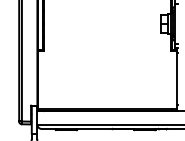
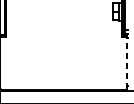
line: (177, 79) -> (127, 62), solid -> dashed

